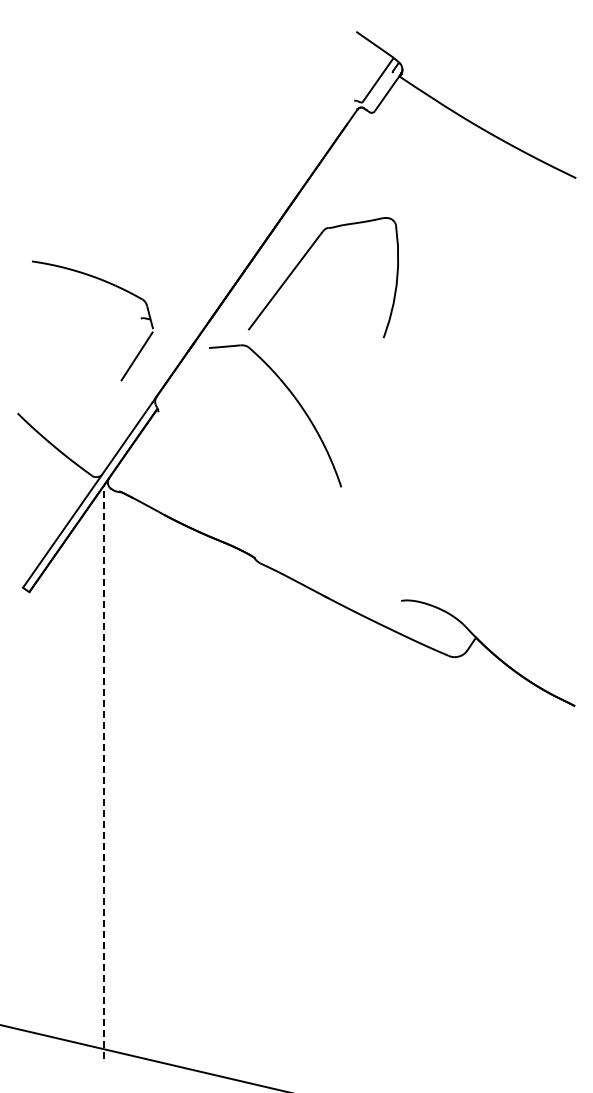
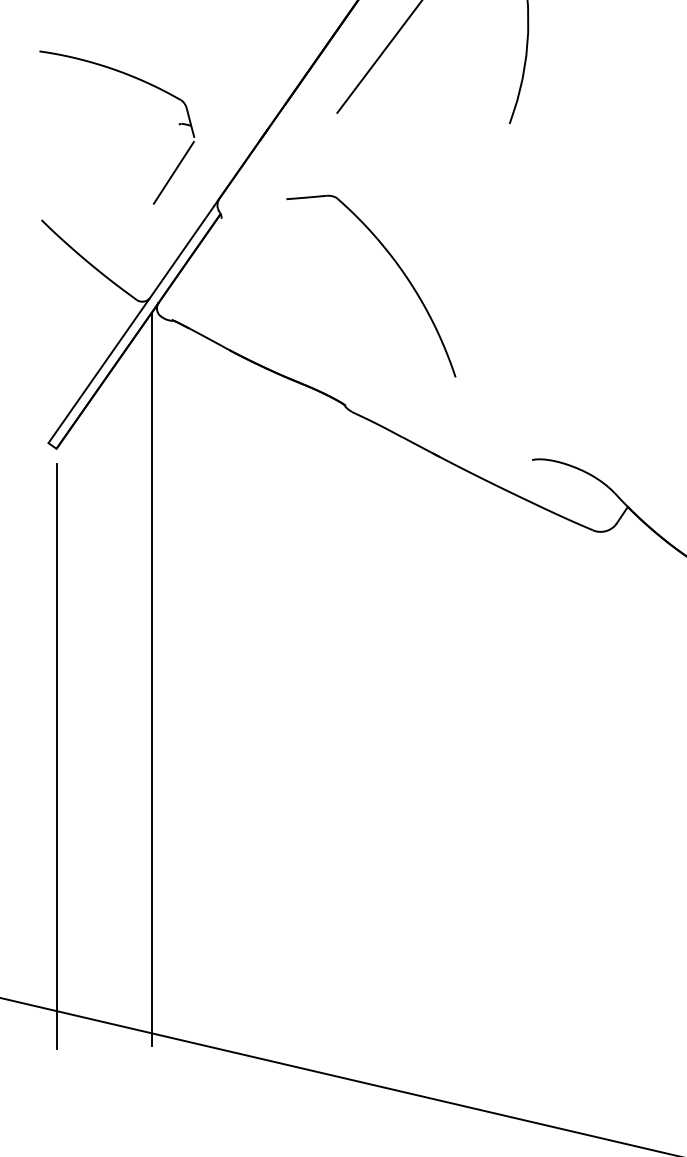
part: (109, 284) -> (138, 80), moved
part: (296, 401) -> (398, 267), moved
line: (103, 772) -> (151, 679), dashed -> solid
line: (29, 832) -> (56, 756), added

